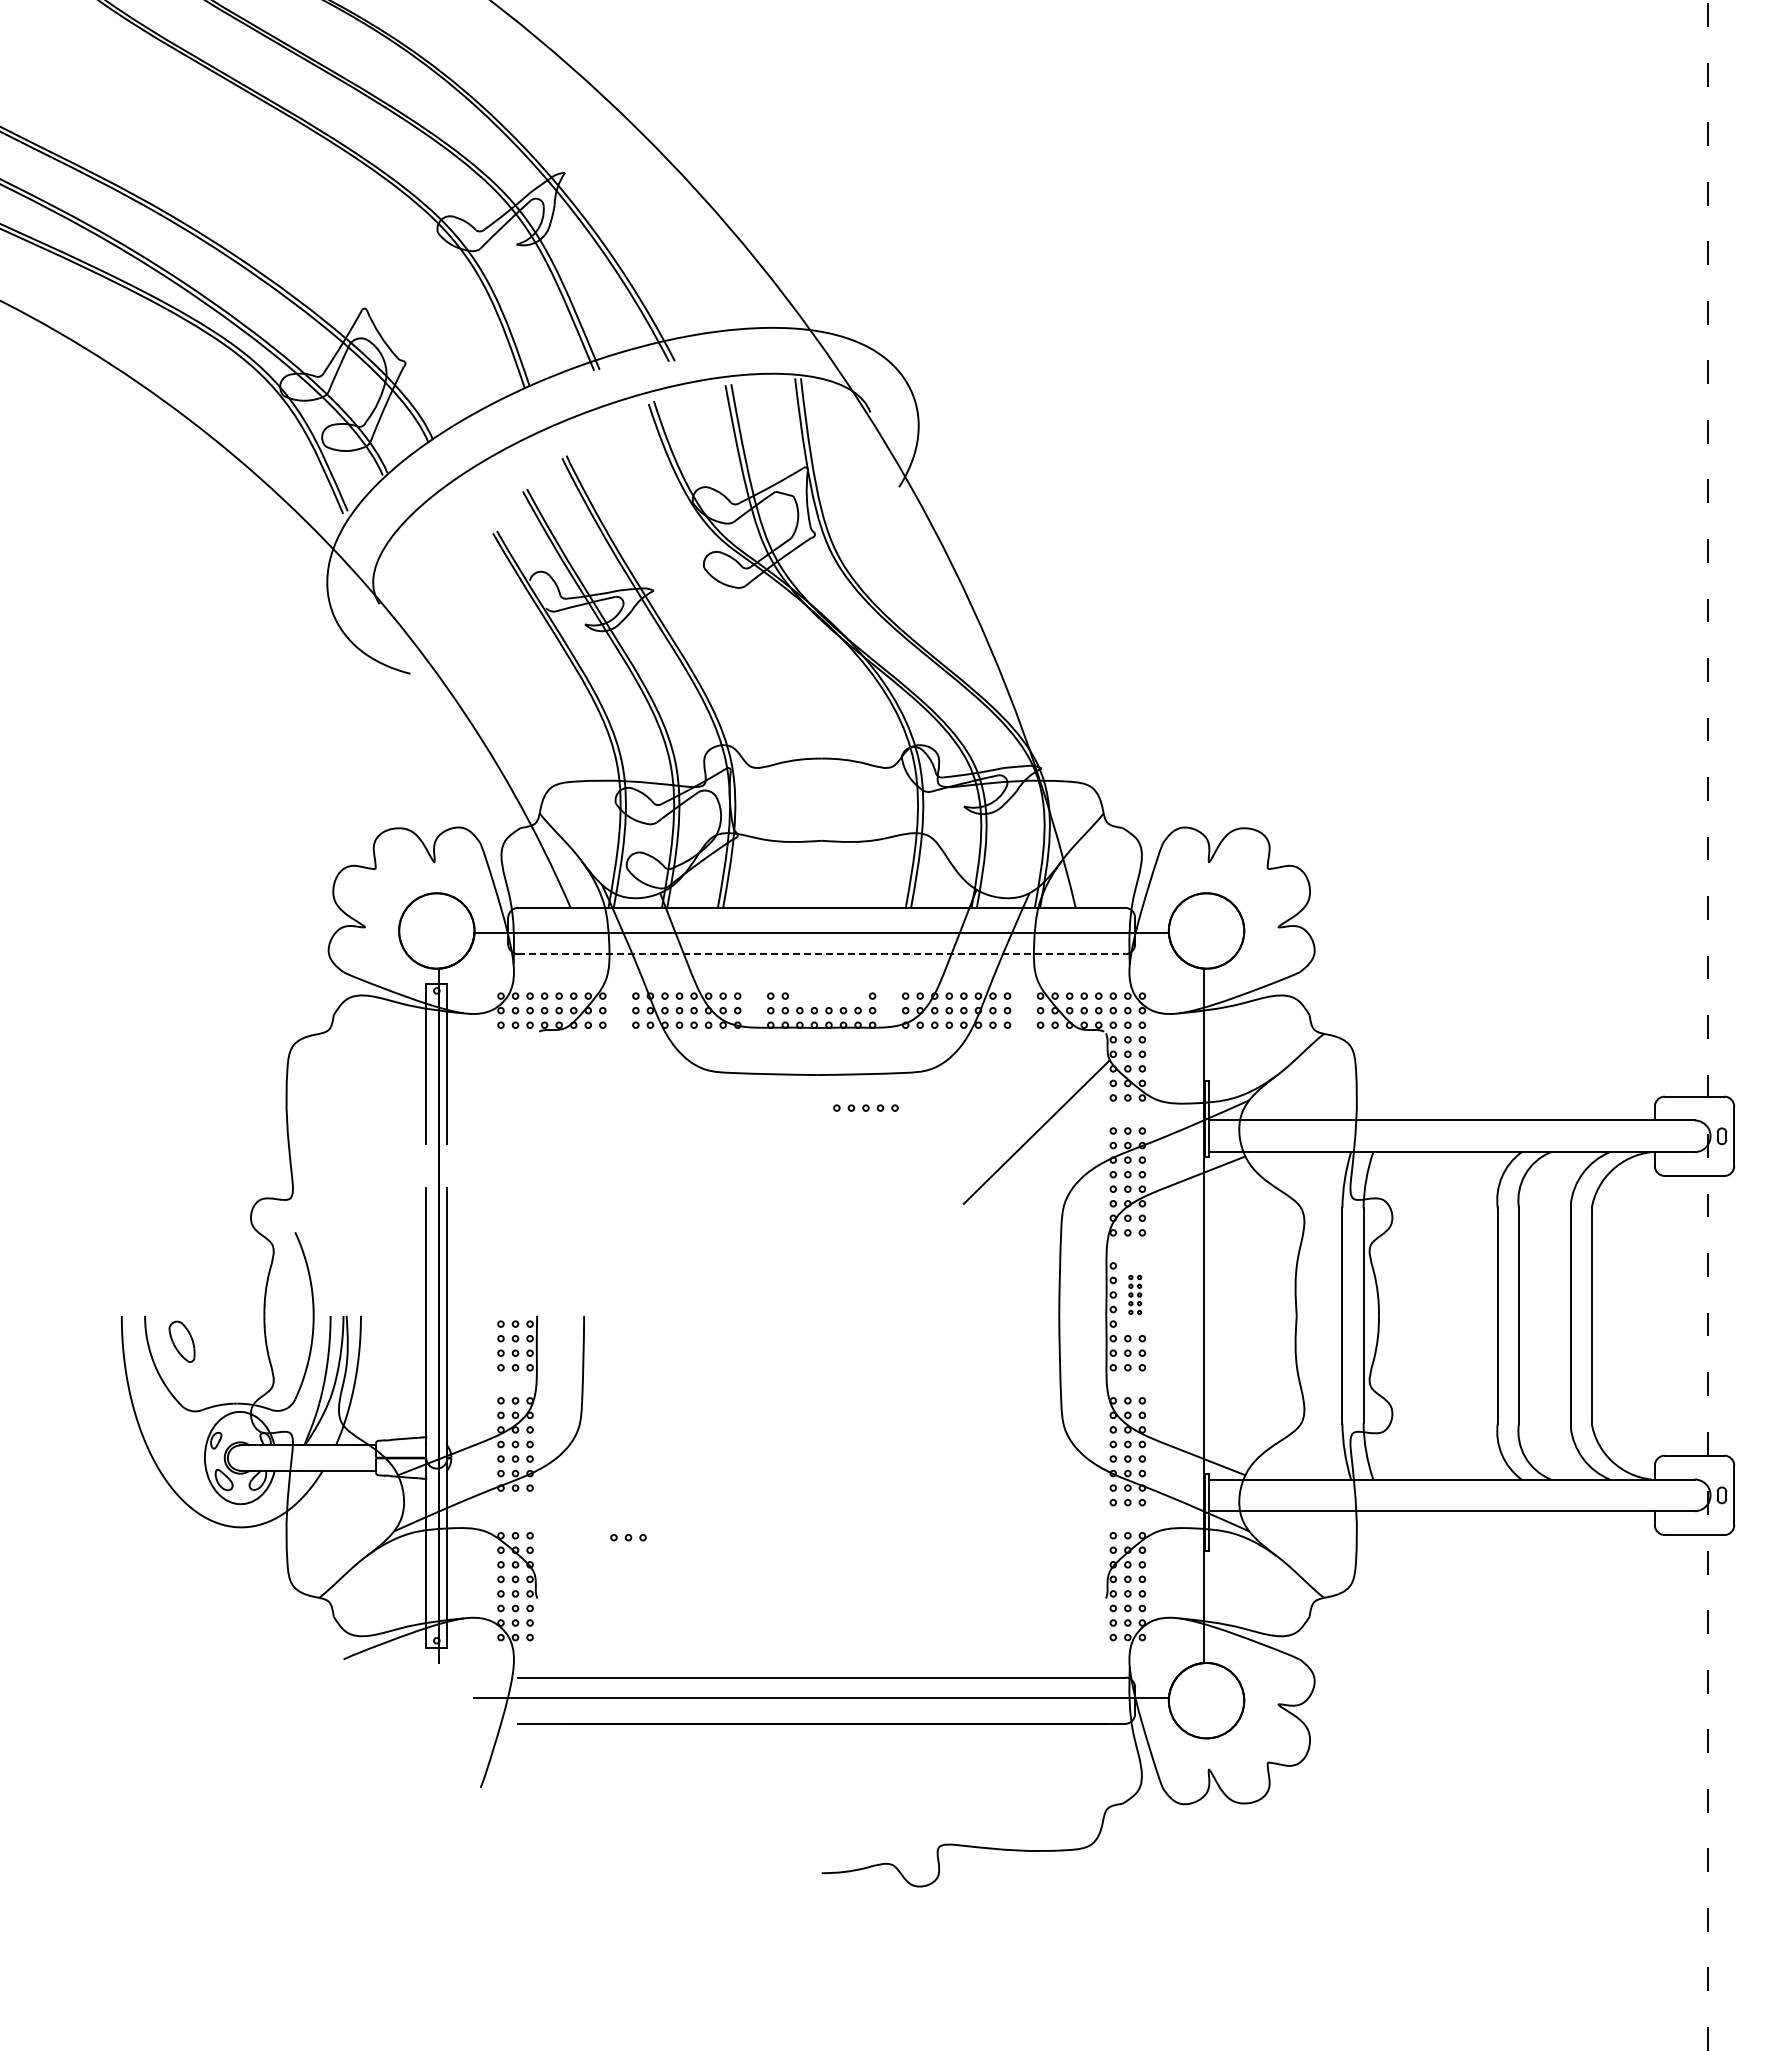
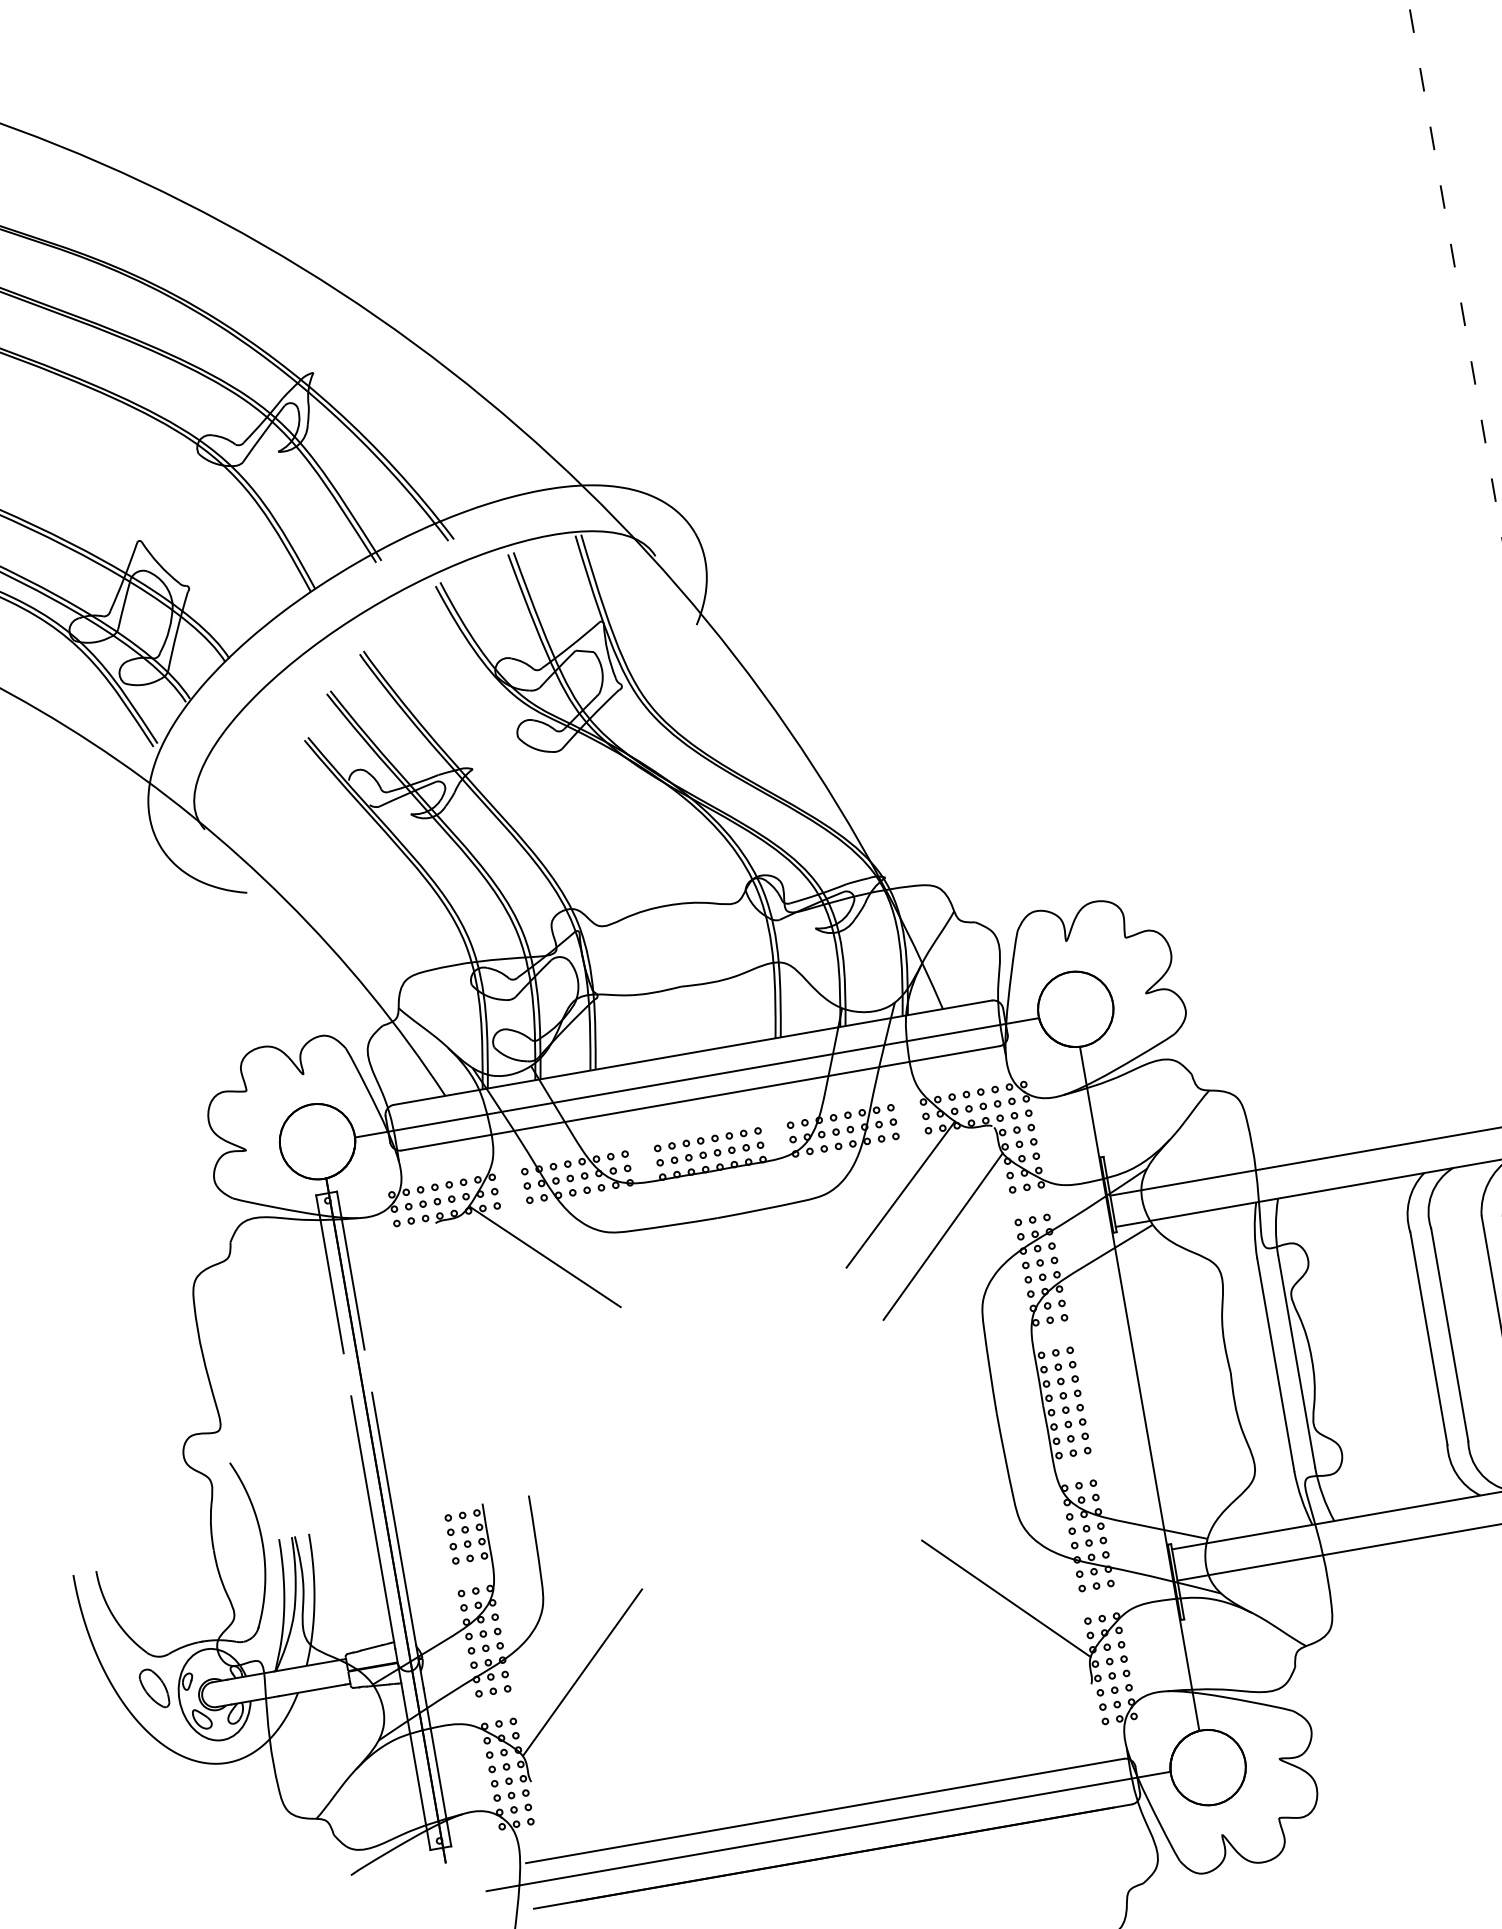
line: (821, 954) -> (700, 1098), dashed -> solid
line: (641, 1083) -> (545, 1256), added
line: (1002, 1083) -> (900, 1194), added
part: (865, 1107) -> (714, 1137), moved
part: (1135, 1294) -> (1068, 1379), size x1.67
part: (181, 1341) -> (153, 1688), moved
line: (606, 1499) -> (582, 1672), added
line: (1036, 1499) -> (1006, 1598), added
part: (628, 1537) -> (493, 1691), moved

